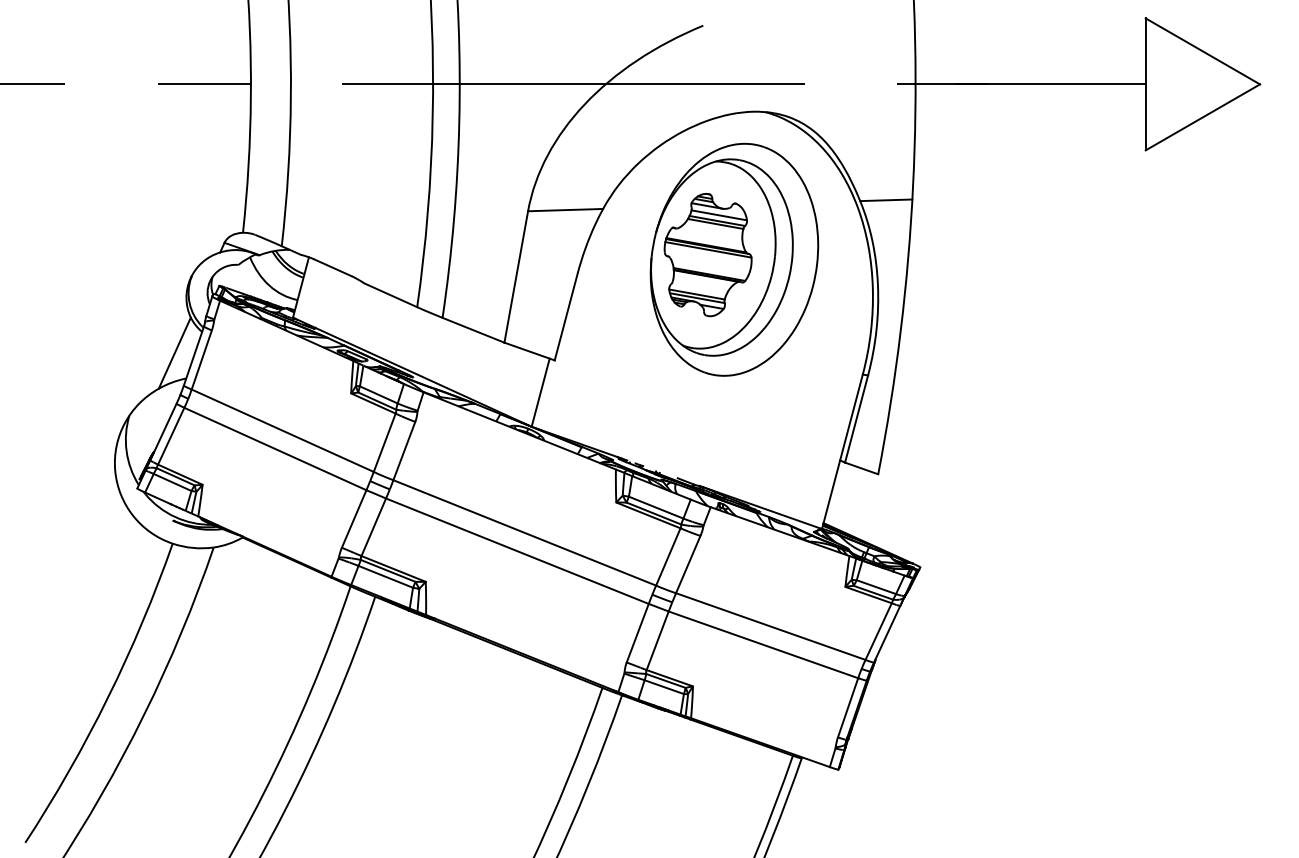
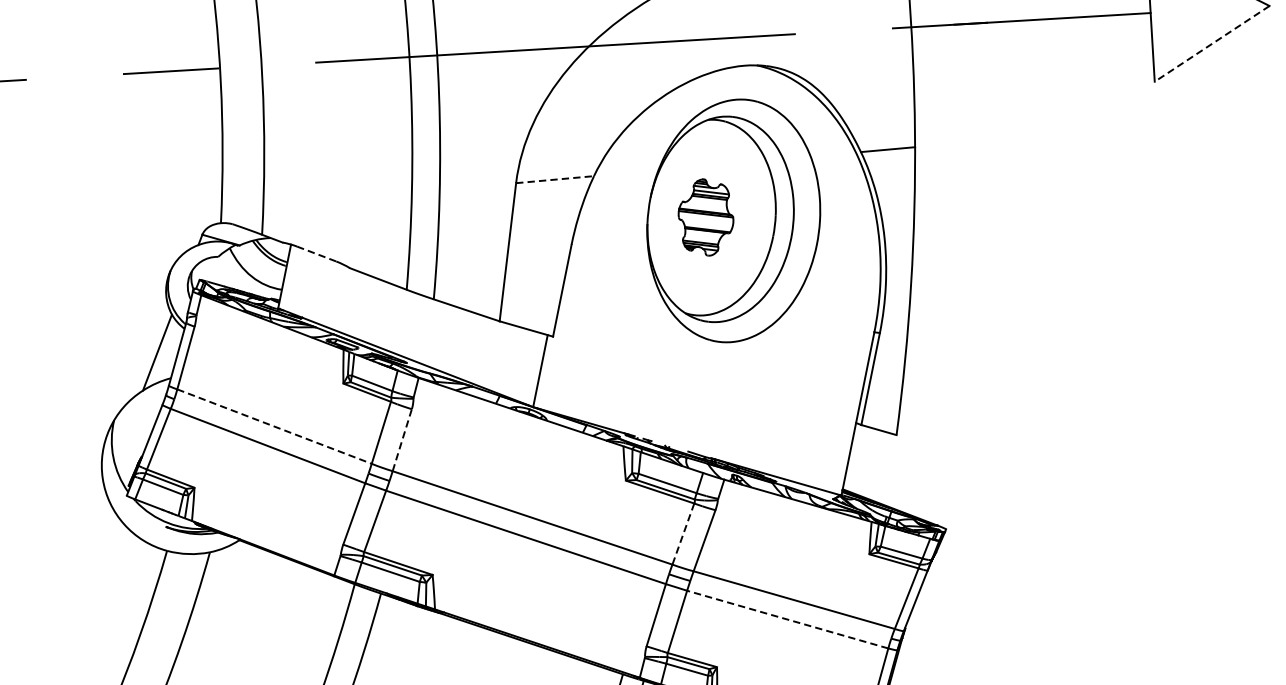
line: (1202, 117) -> (1211, 43), solid -> dashed
line: (565, 210) -> (555, 180), solid -> dashed
part: (707, 254) -> (705, 217), size x0.6
line: (333, 268) -> (317, 254), solid -> dashed
line: (282, 430) -> (274, 426), solid -> dashed
line: (404, 450) -> (402, 439), solid -> dashed
line: (668, 557) -> (683, 534), solid -> dashed
line: (762, 644) -> (786, 619), solid -> dashed

